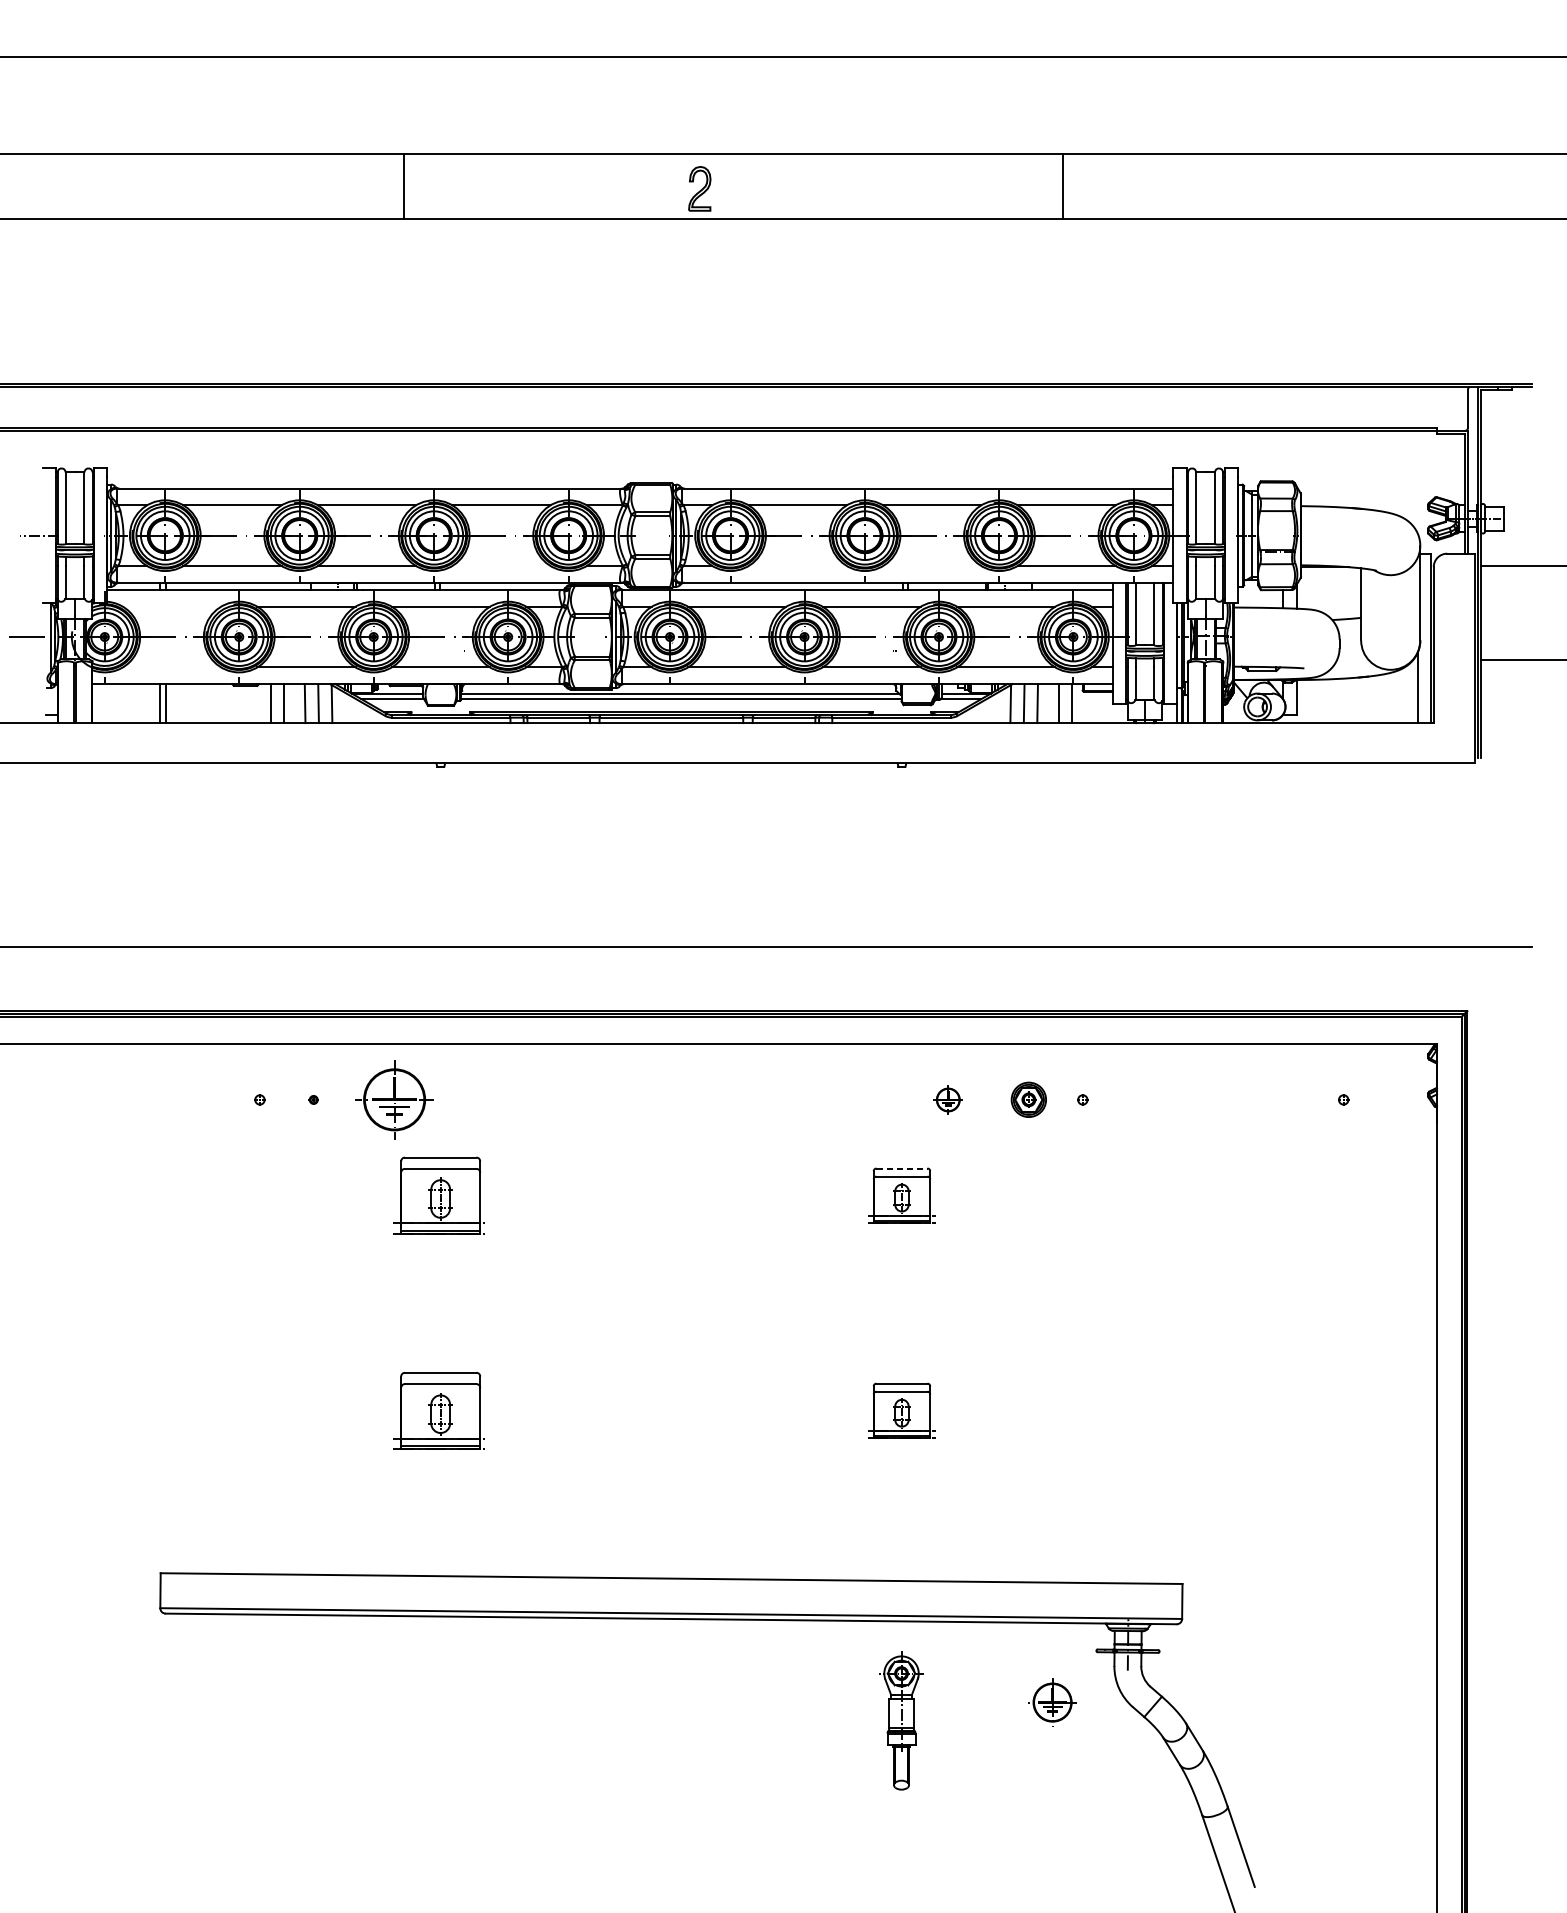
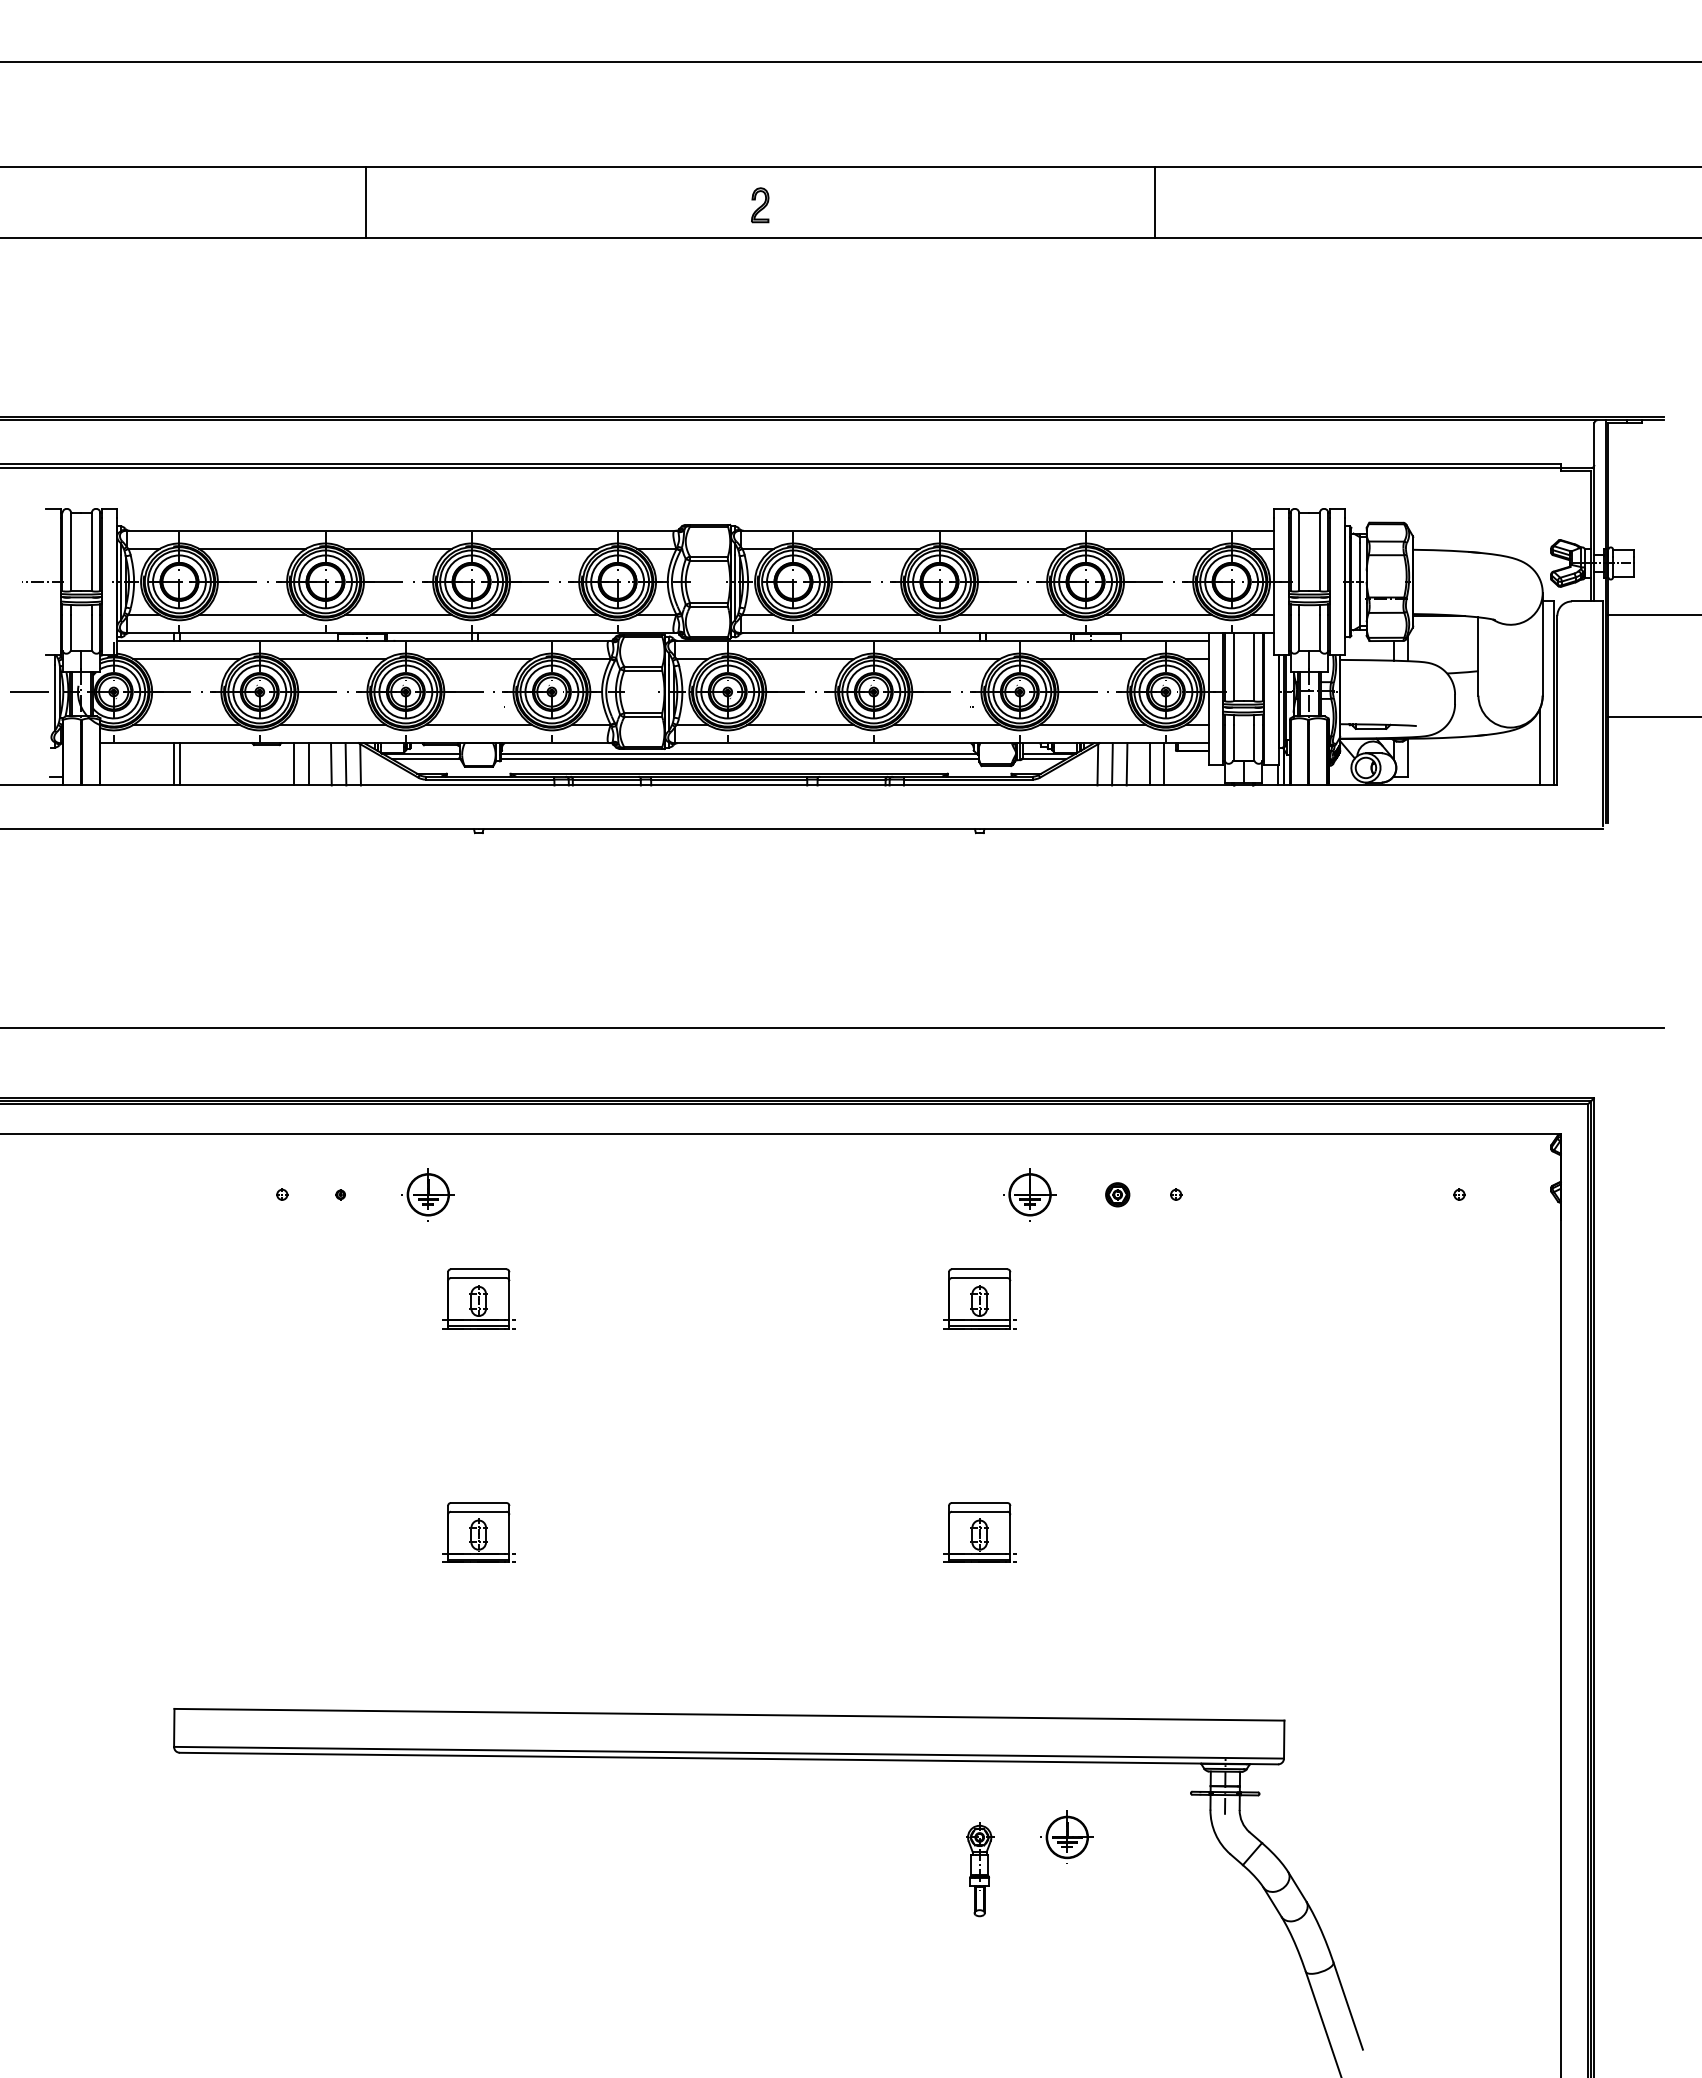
line: (404, 186) -> (366, 202), moved
part: (700, 189) -> (760, 205), size x0.71
line: (501, 565) -> (544, 614), added
line: (797, 565) -> (866, 614), added
line: (932, 565) -> (1012, 614), added
line: (171, 607) -> (186, 659), added
line: (171, 667) -> (186, 725), added
part: (393, 1099) -> (427, 1194), size x0.62
part: (947, 1099) -> (1029, 1194), size x1.67
part: (1028, 1099) -> (1117, 1194), size x0.62
line: (901, 1168) -> (979, 1269), dashed -> solid
part: (440, 1195) -> (478, 1298), size x0.71
part: (440, 1410) -> (478, 1532), size x0.71
part: (1051, 1701) -> (1066, 1836), moved
part: (902, 1721) -> (980, 1869), size x0.62

